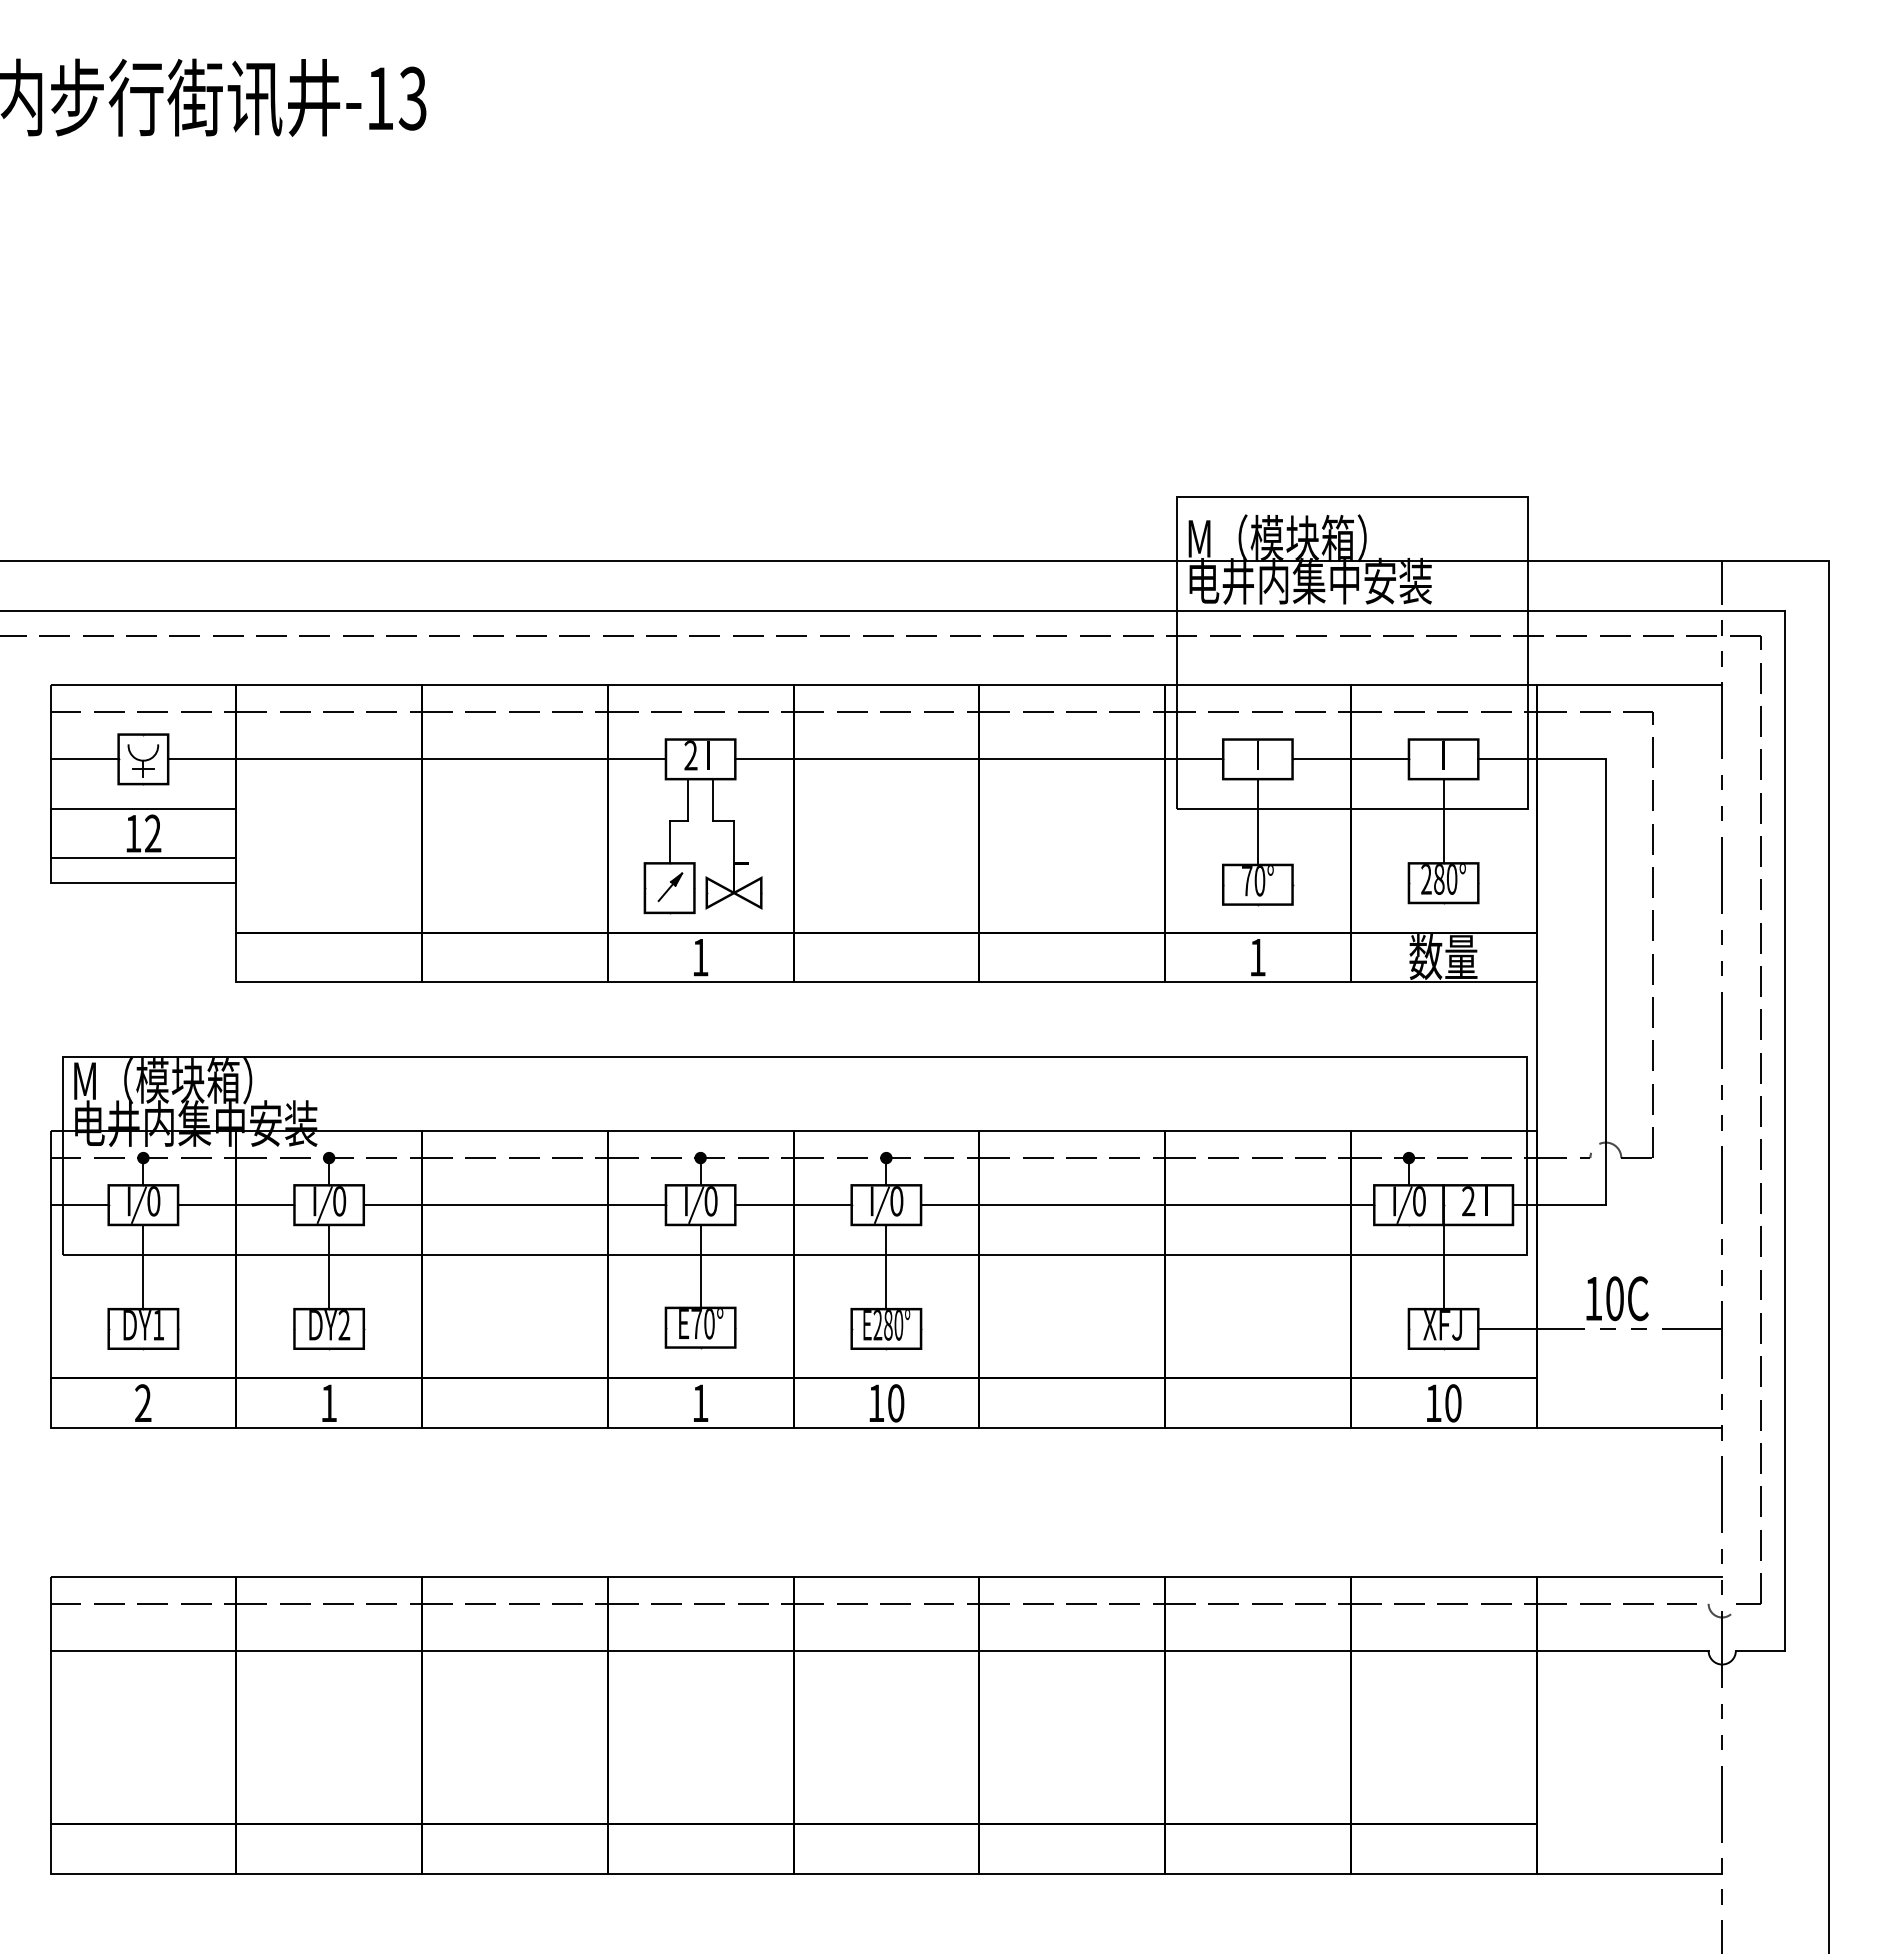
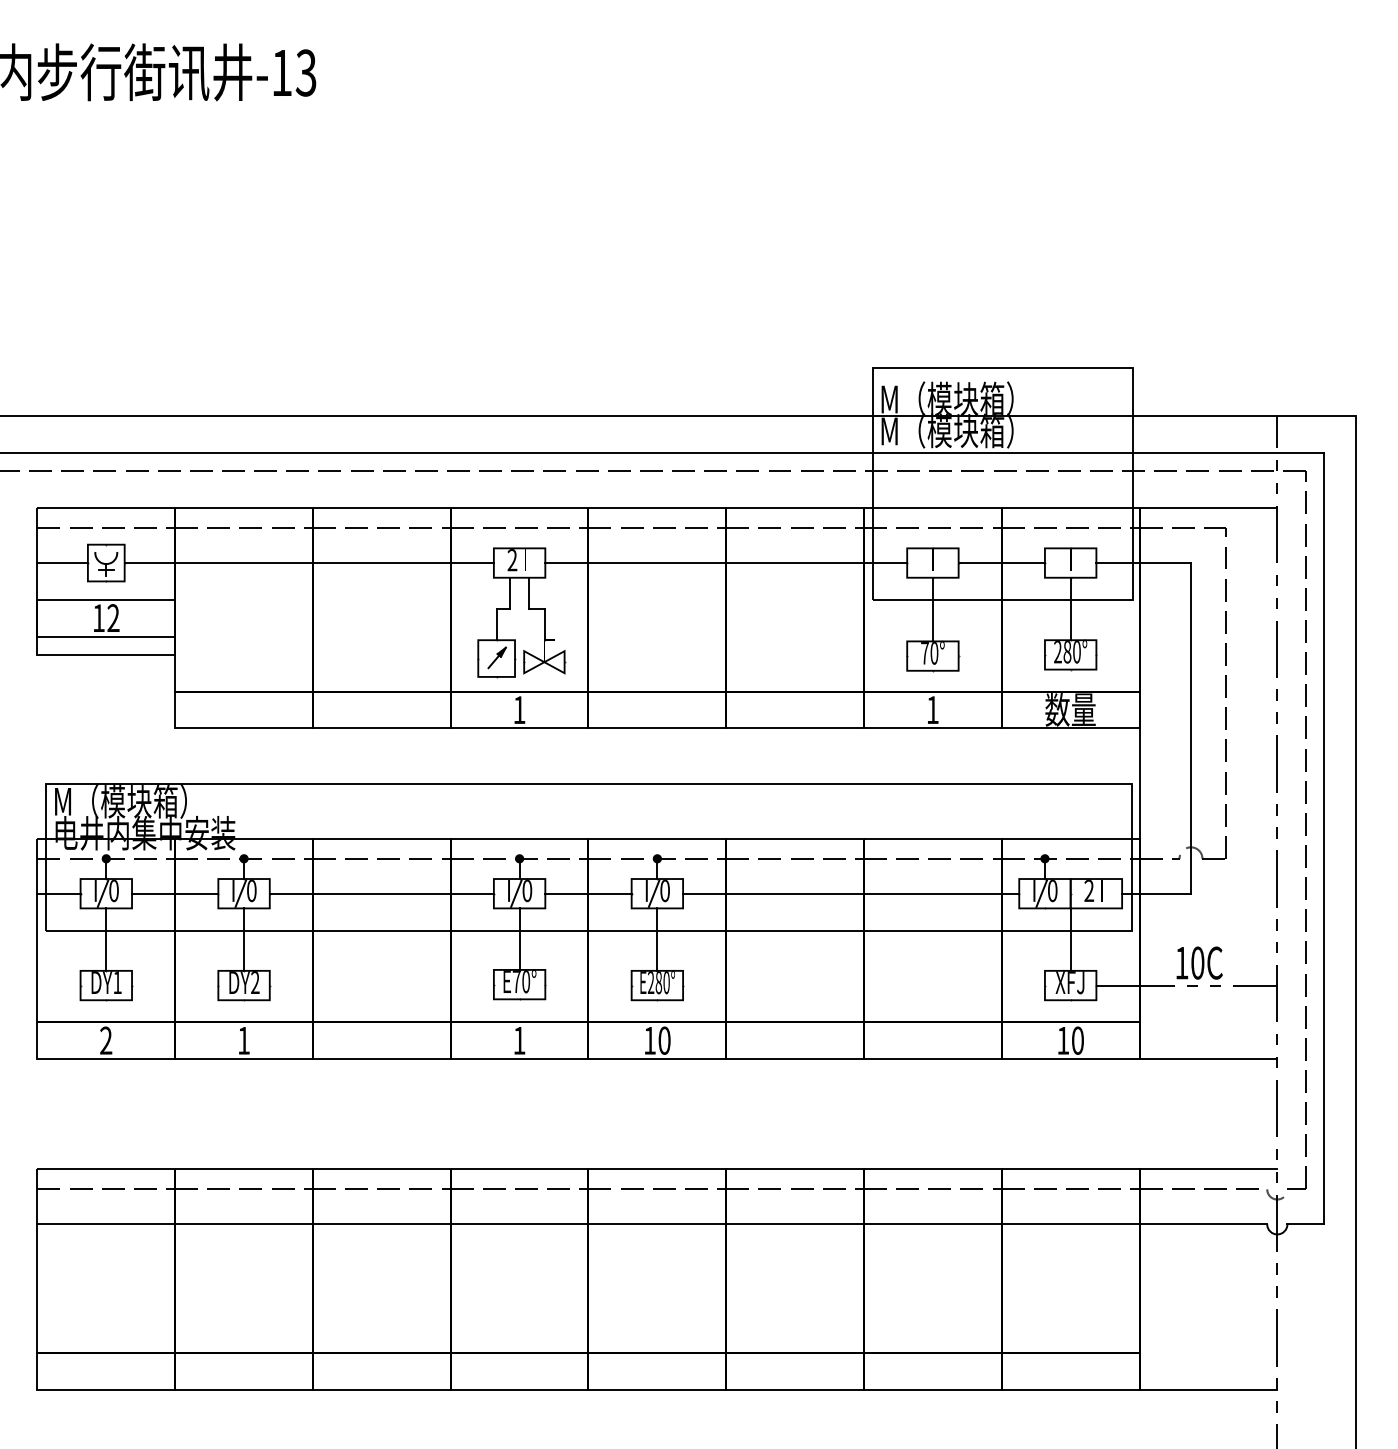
text: (1309, 581) -> (971, 431), 电井内集中安装 -> M（模块箱）

